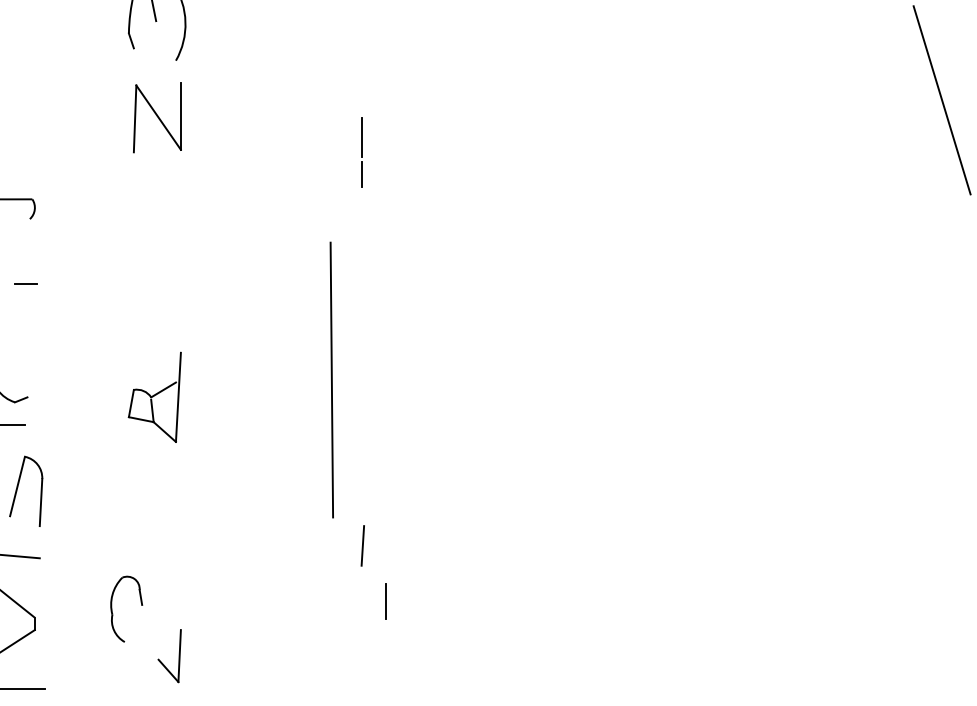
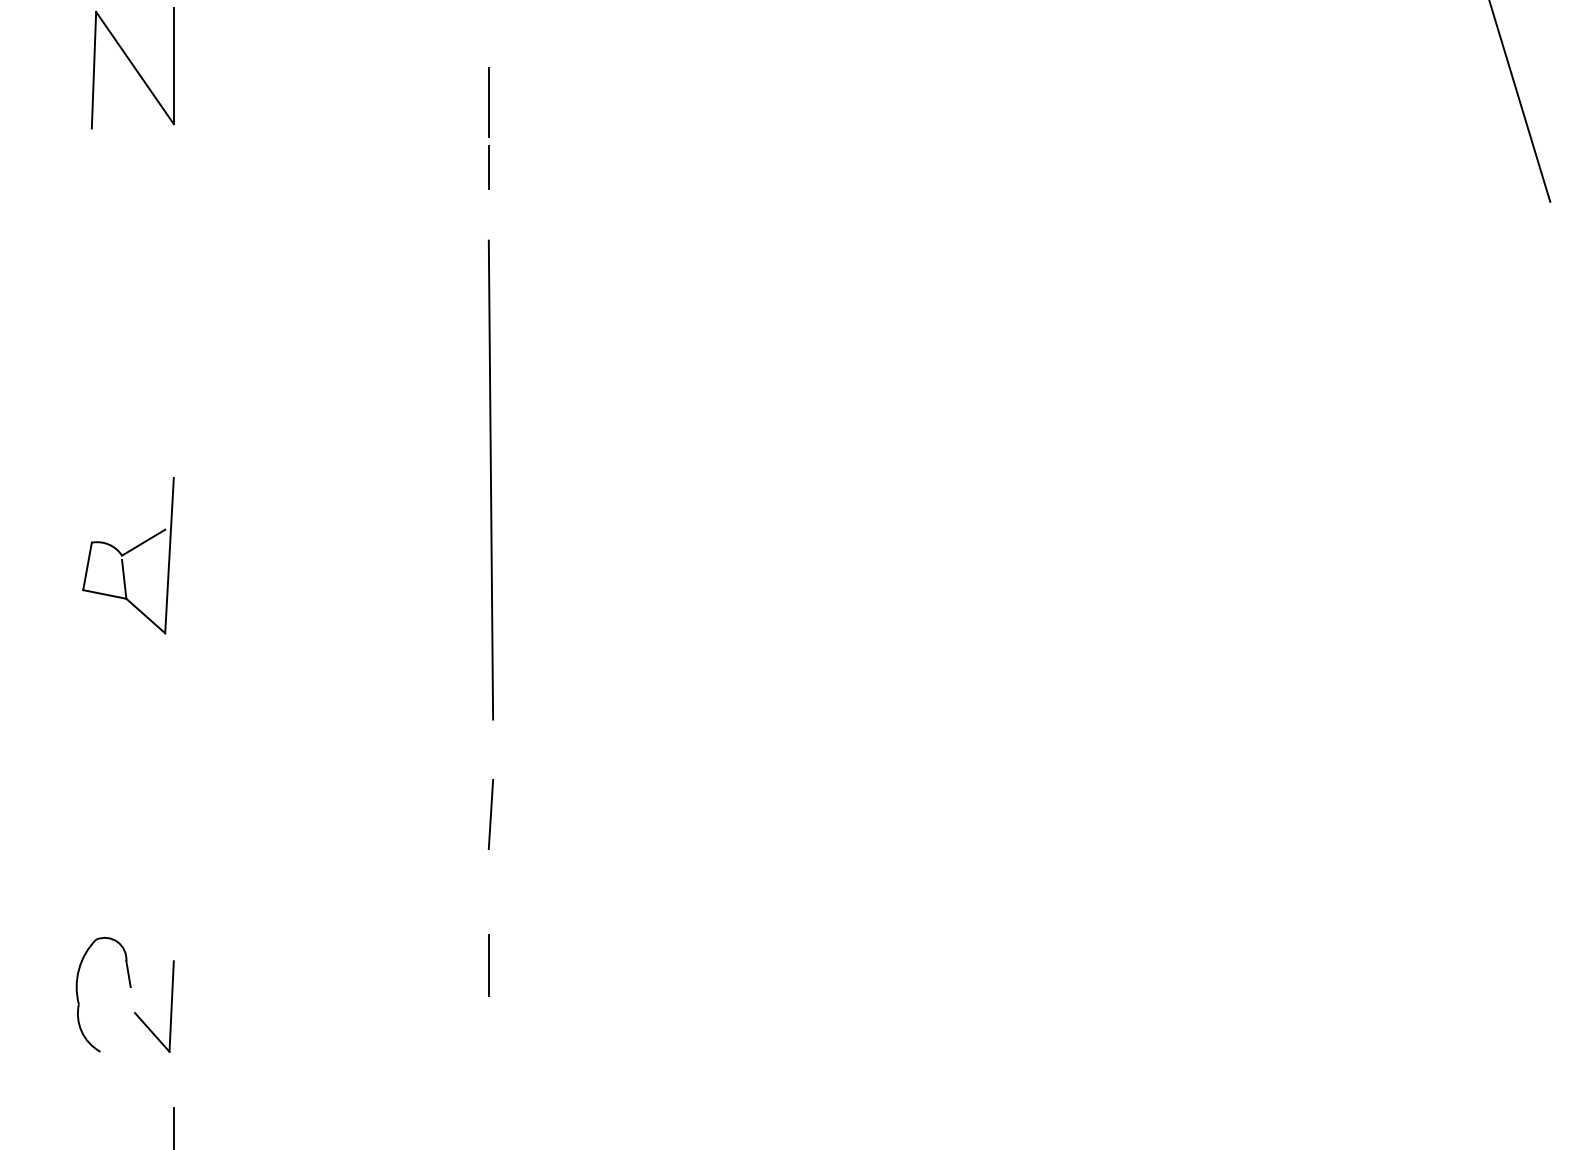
line: (331, 379) -> (490, 479), moved
line: (385, 601) -> (488, 965), moved
part: (113, 613) -> (80, 1002), moved

